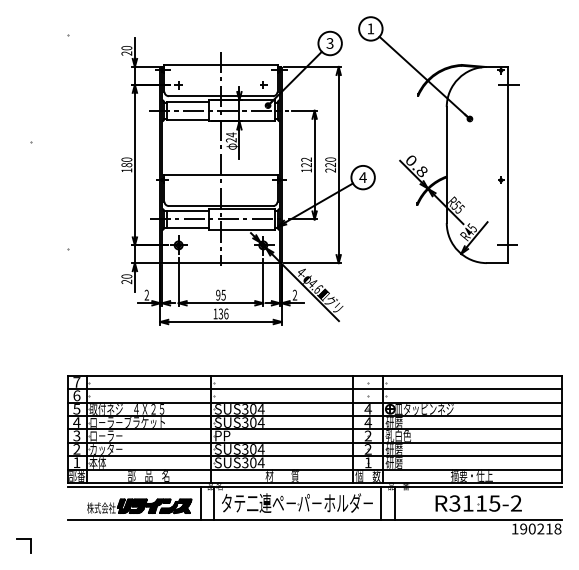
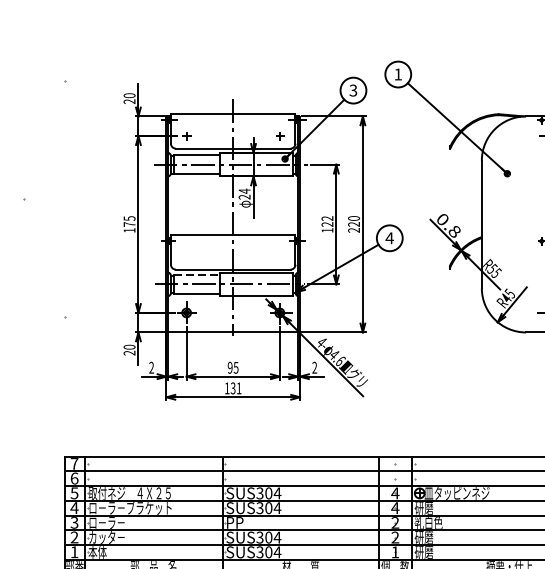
text: (126, 162) -> (129, 221), 180 -> 175
line: (187, 210) -> (196, 274), solid -> dashed
text: (226, 313) -> (239, 387), 136 -> 131

